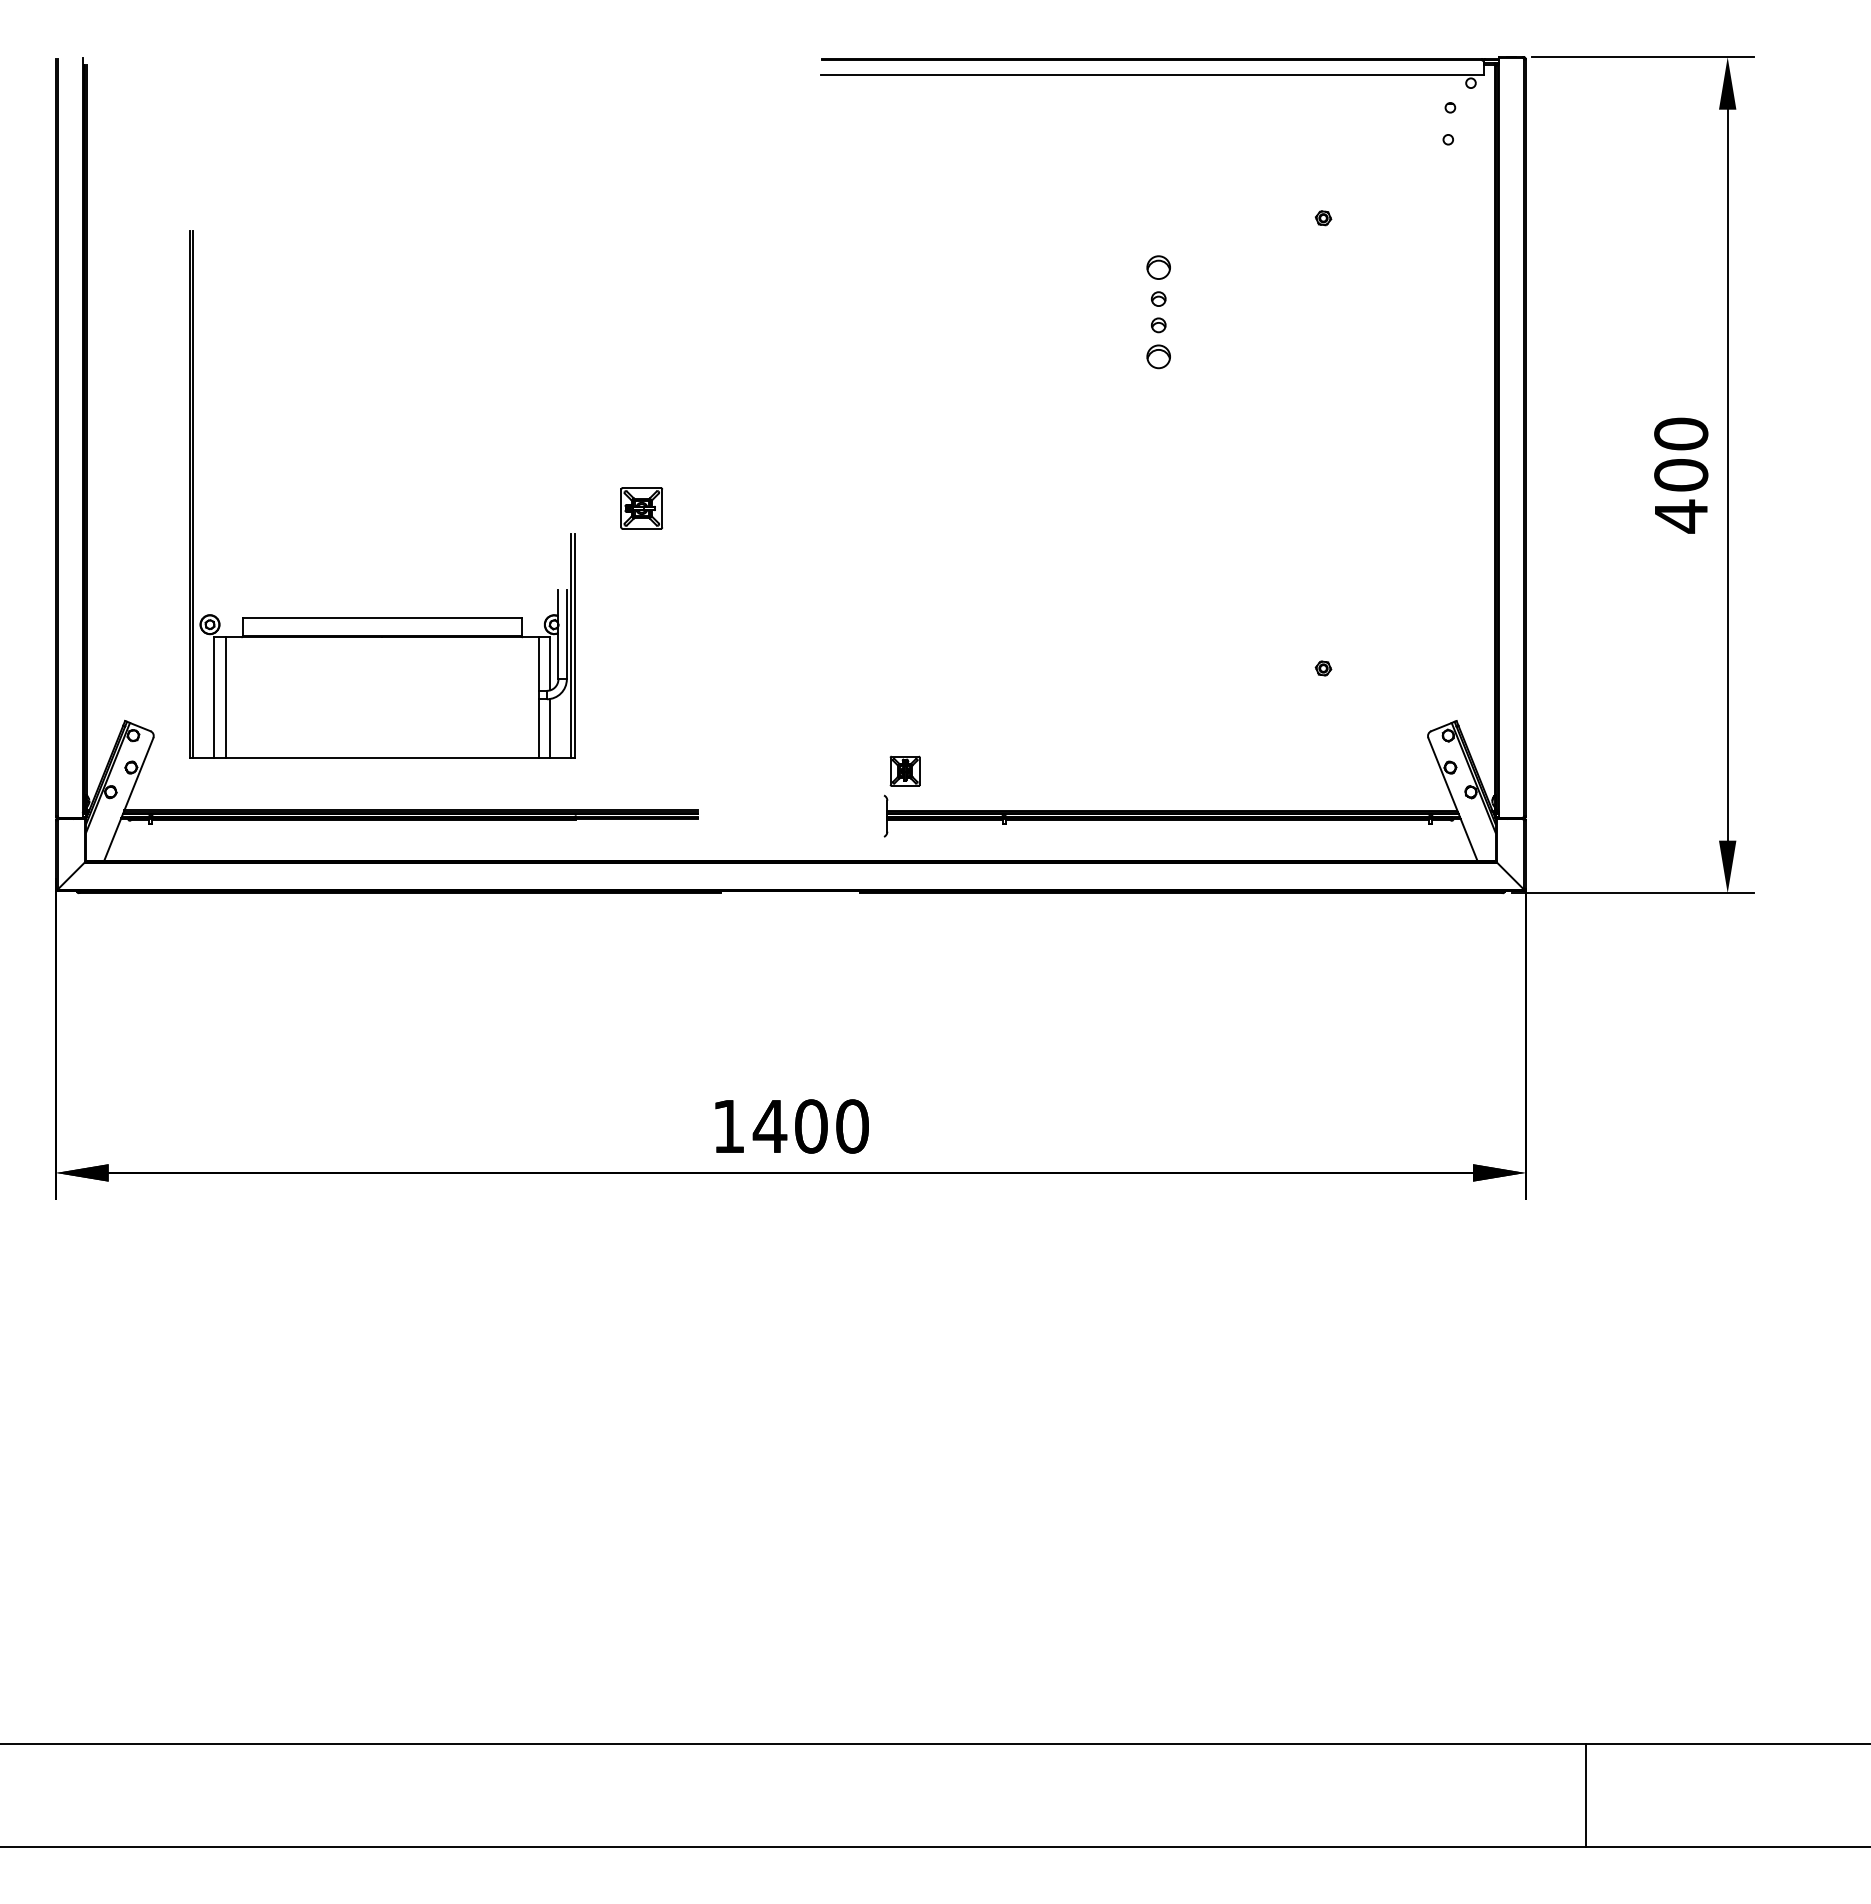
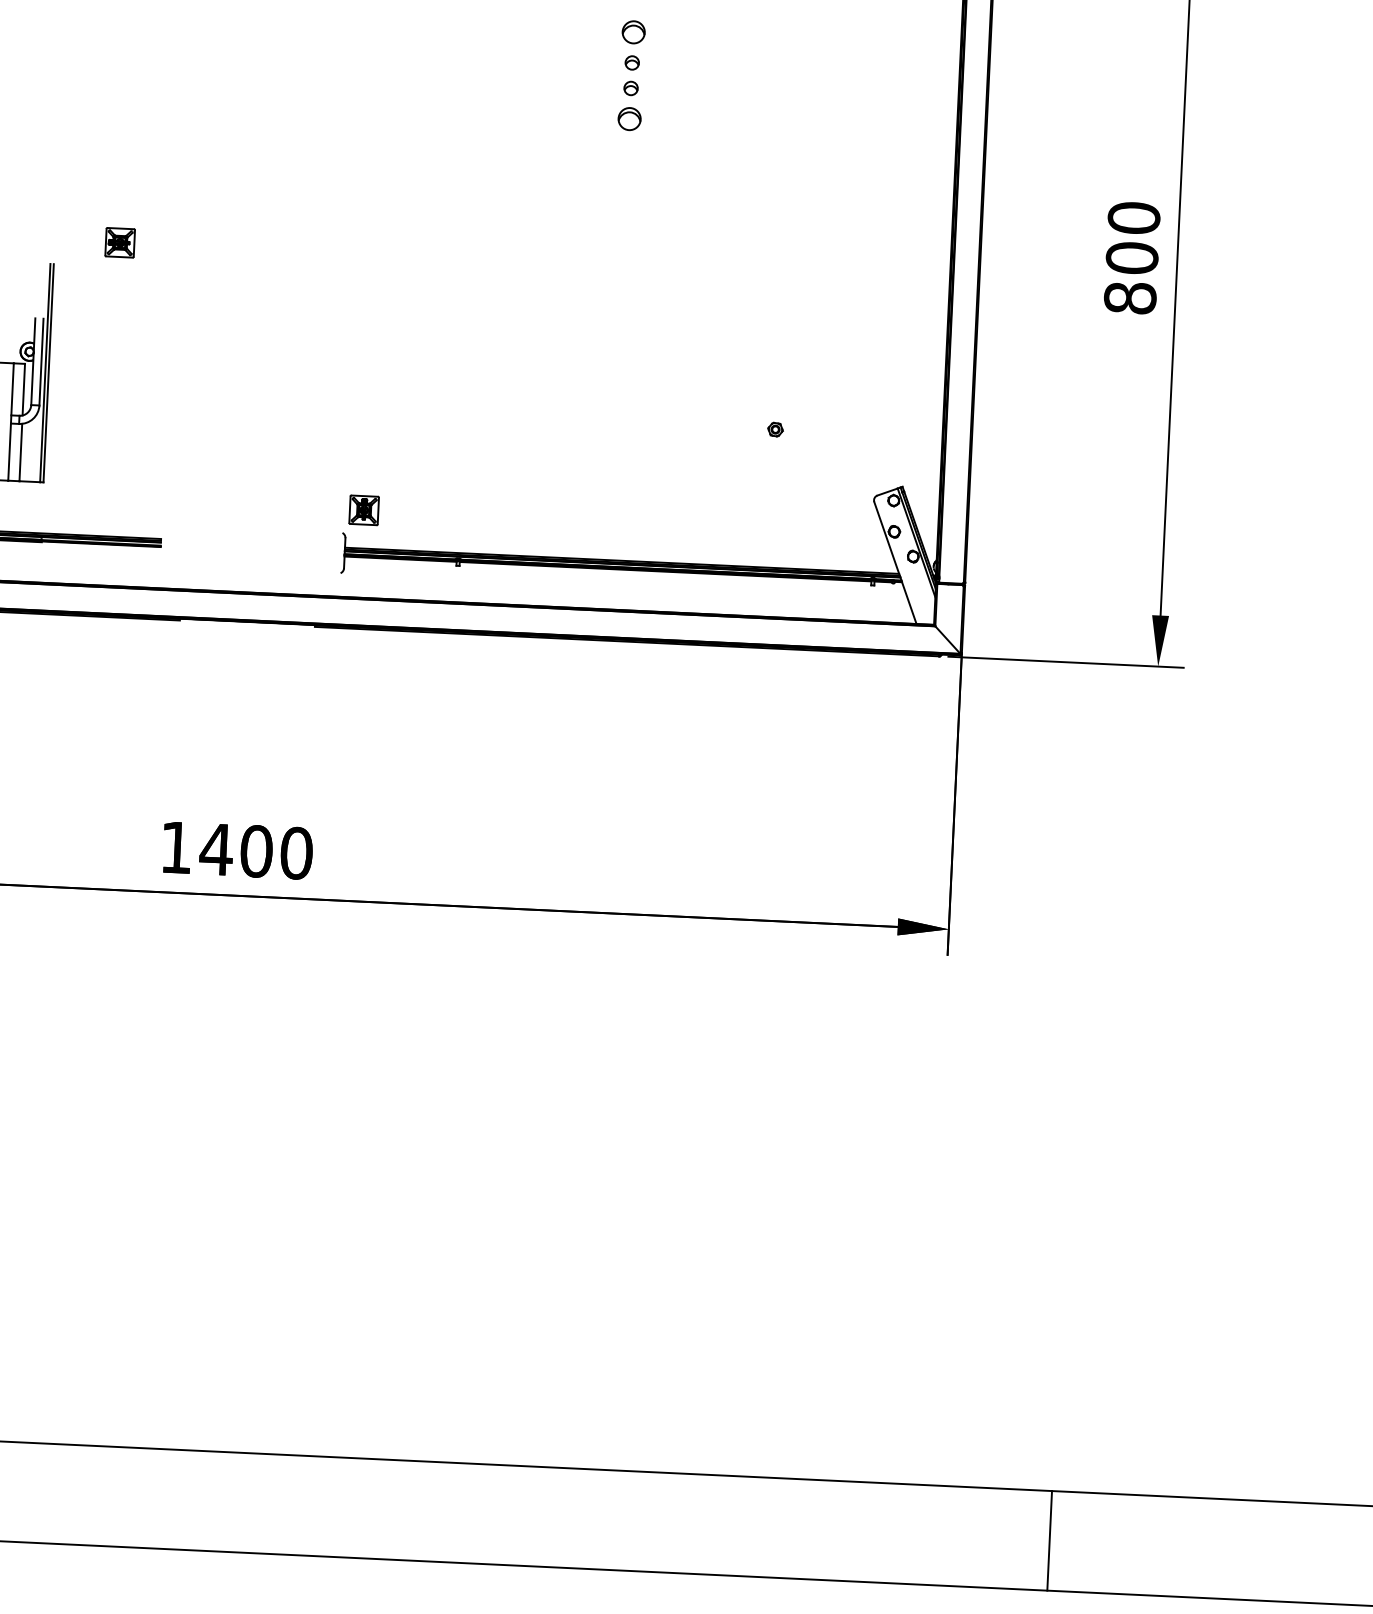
part: (641, 508) -> (119, 242), size x0.71
text: (1681, 516) -> (1130, 298), 400 -> 800
line: (1585, 1795) -> (1049, 1540), moved

